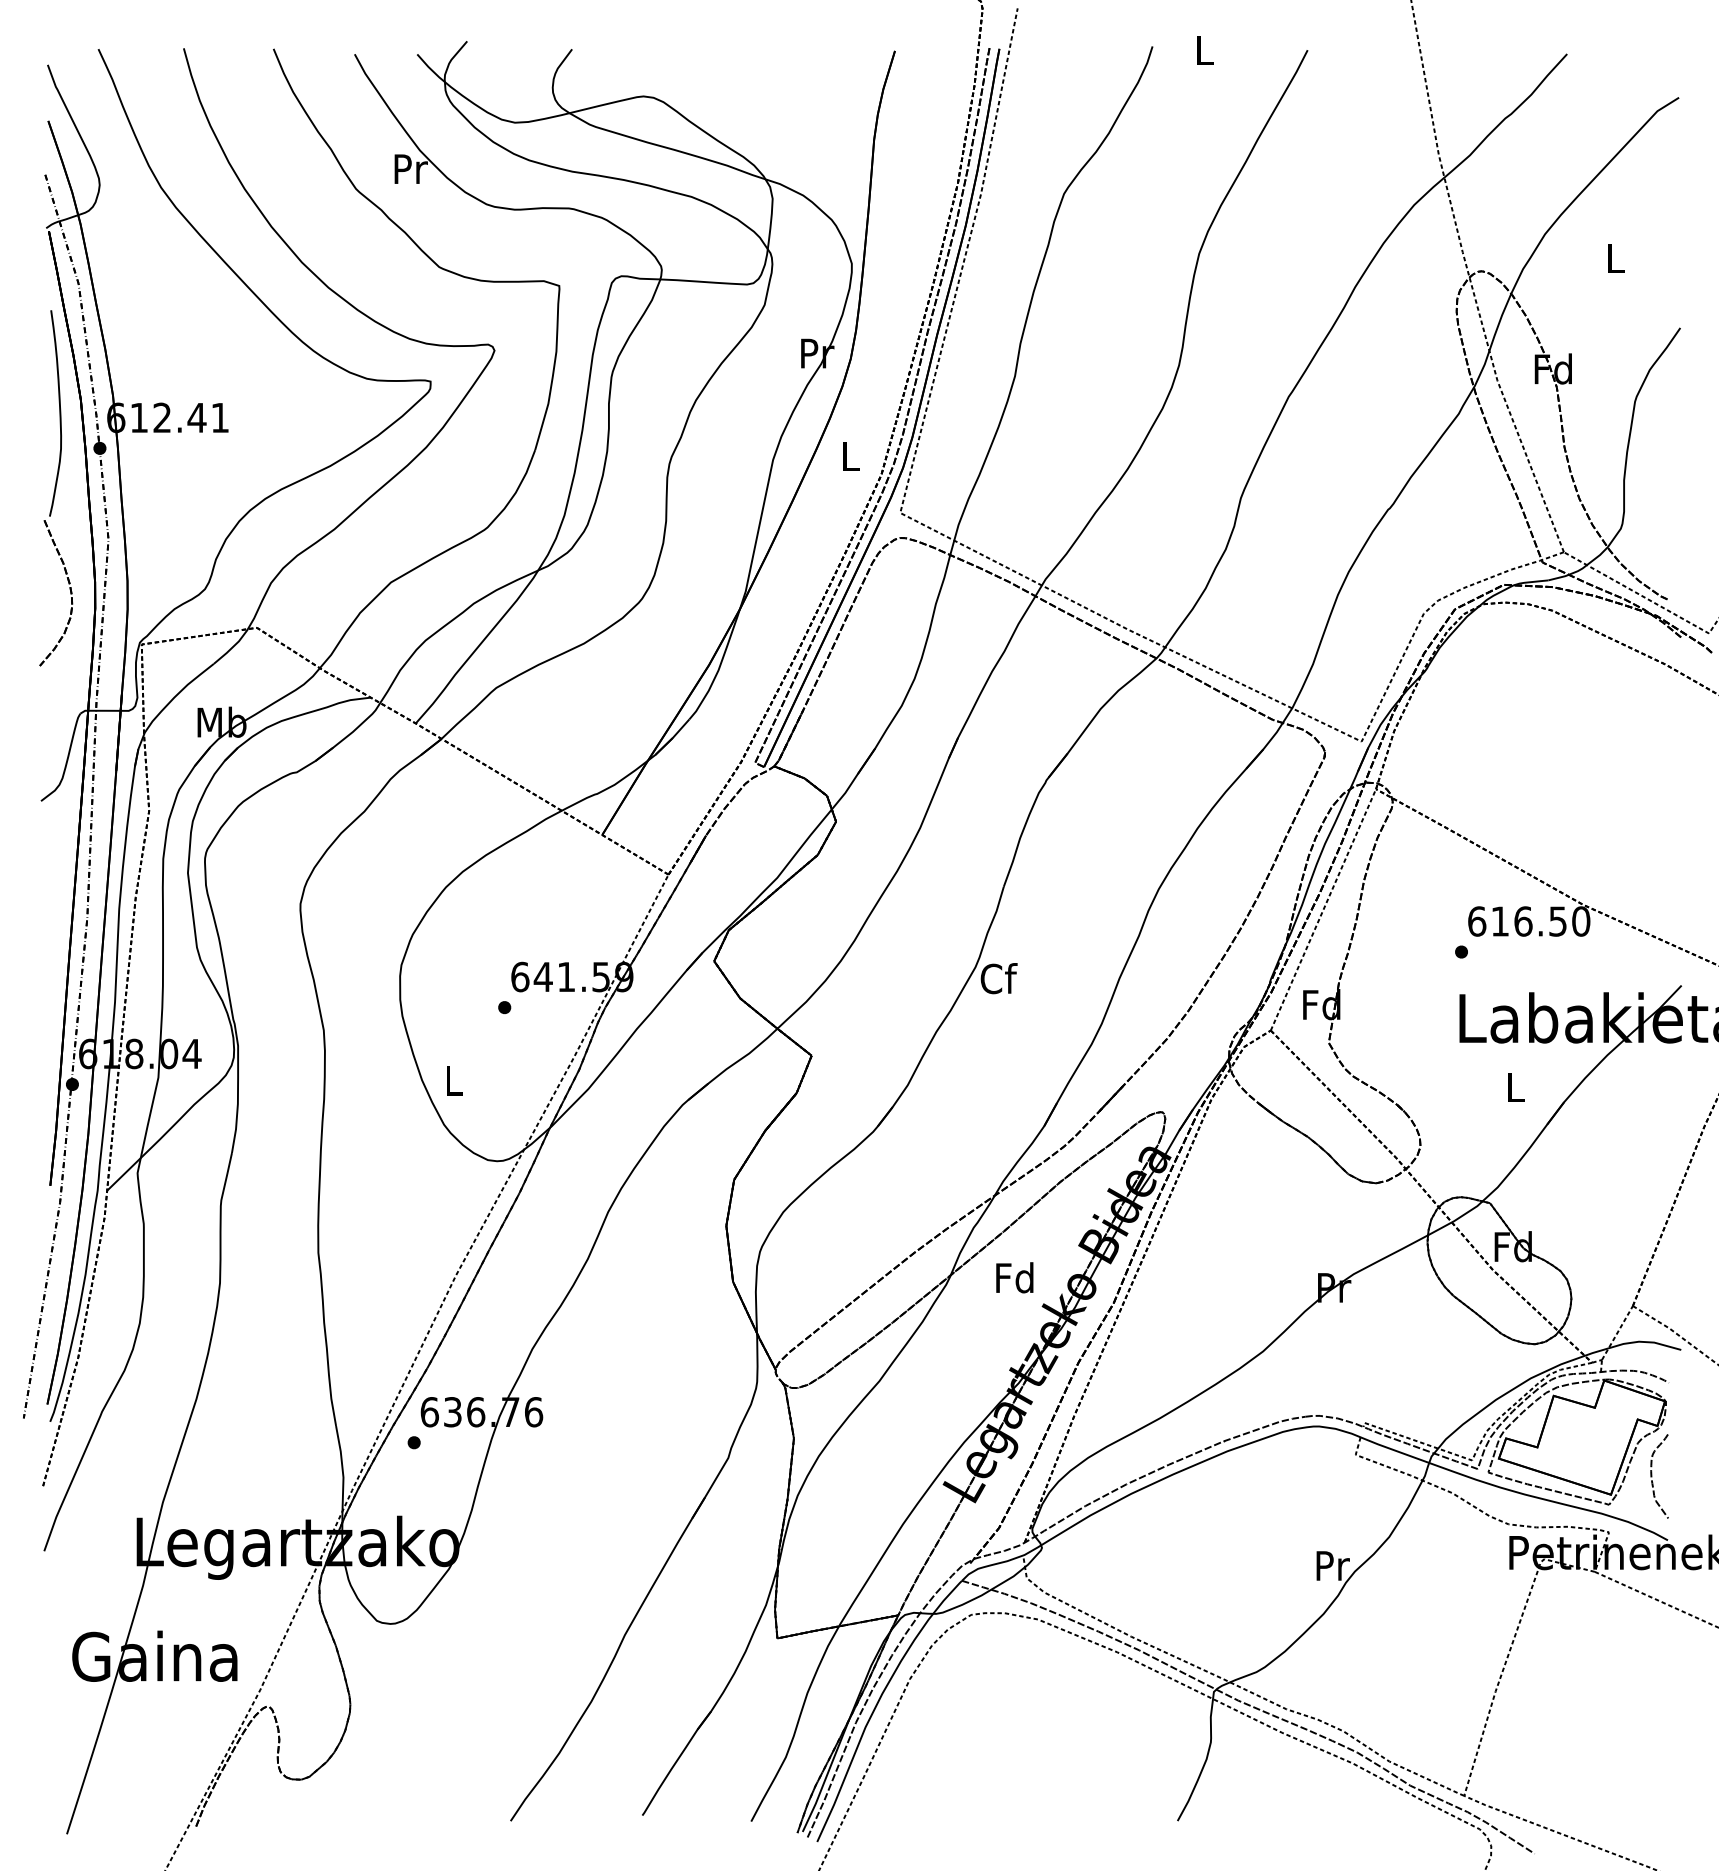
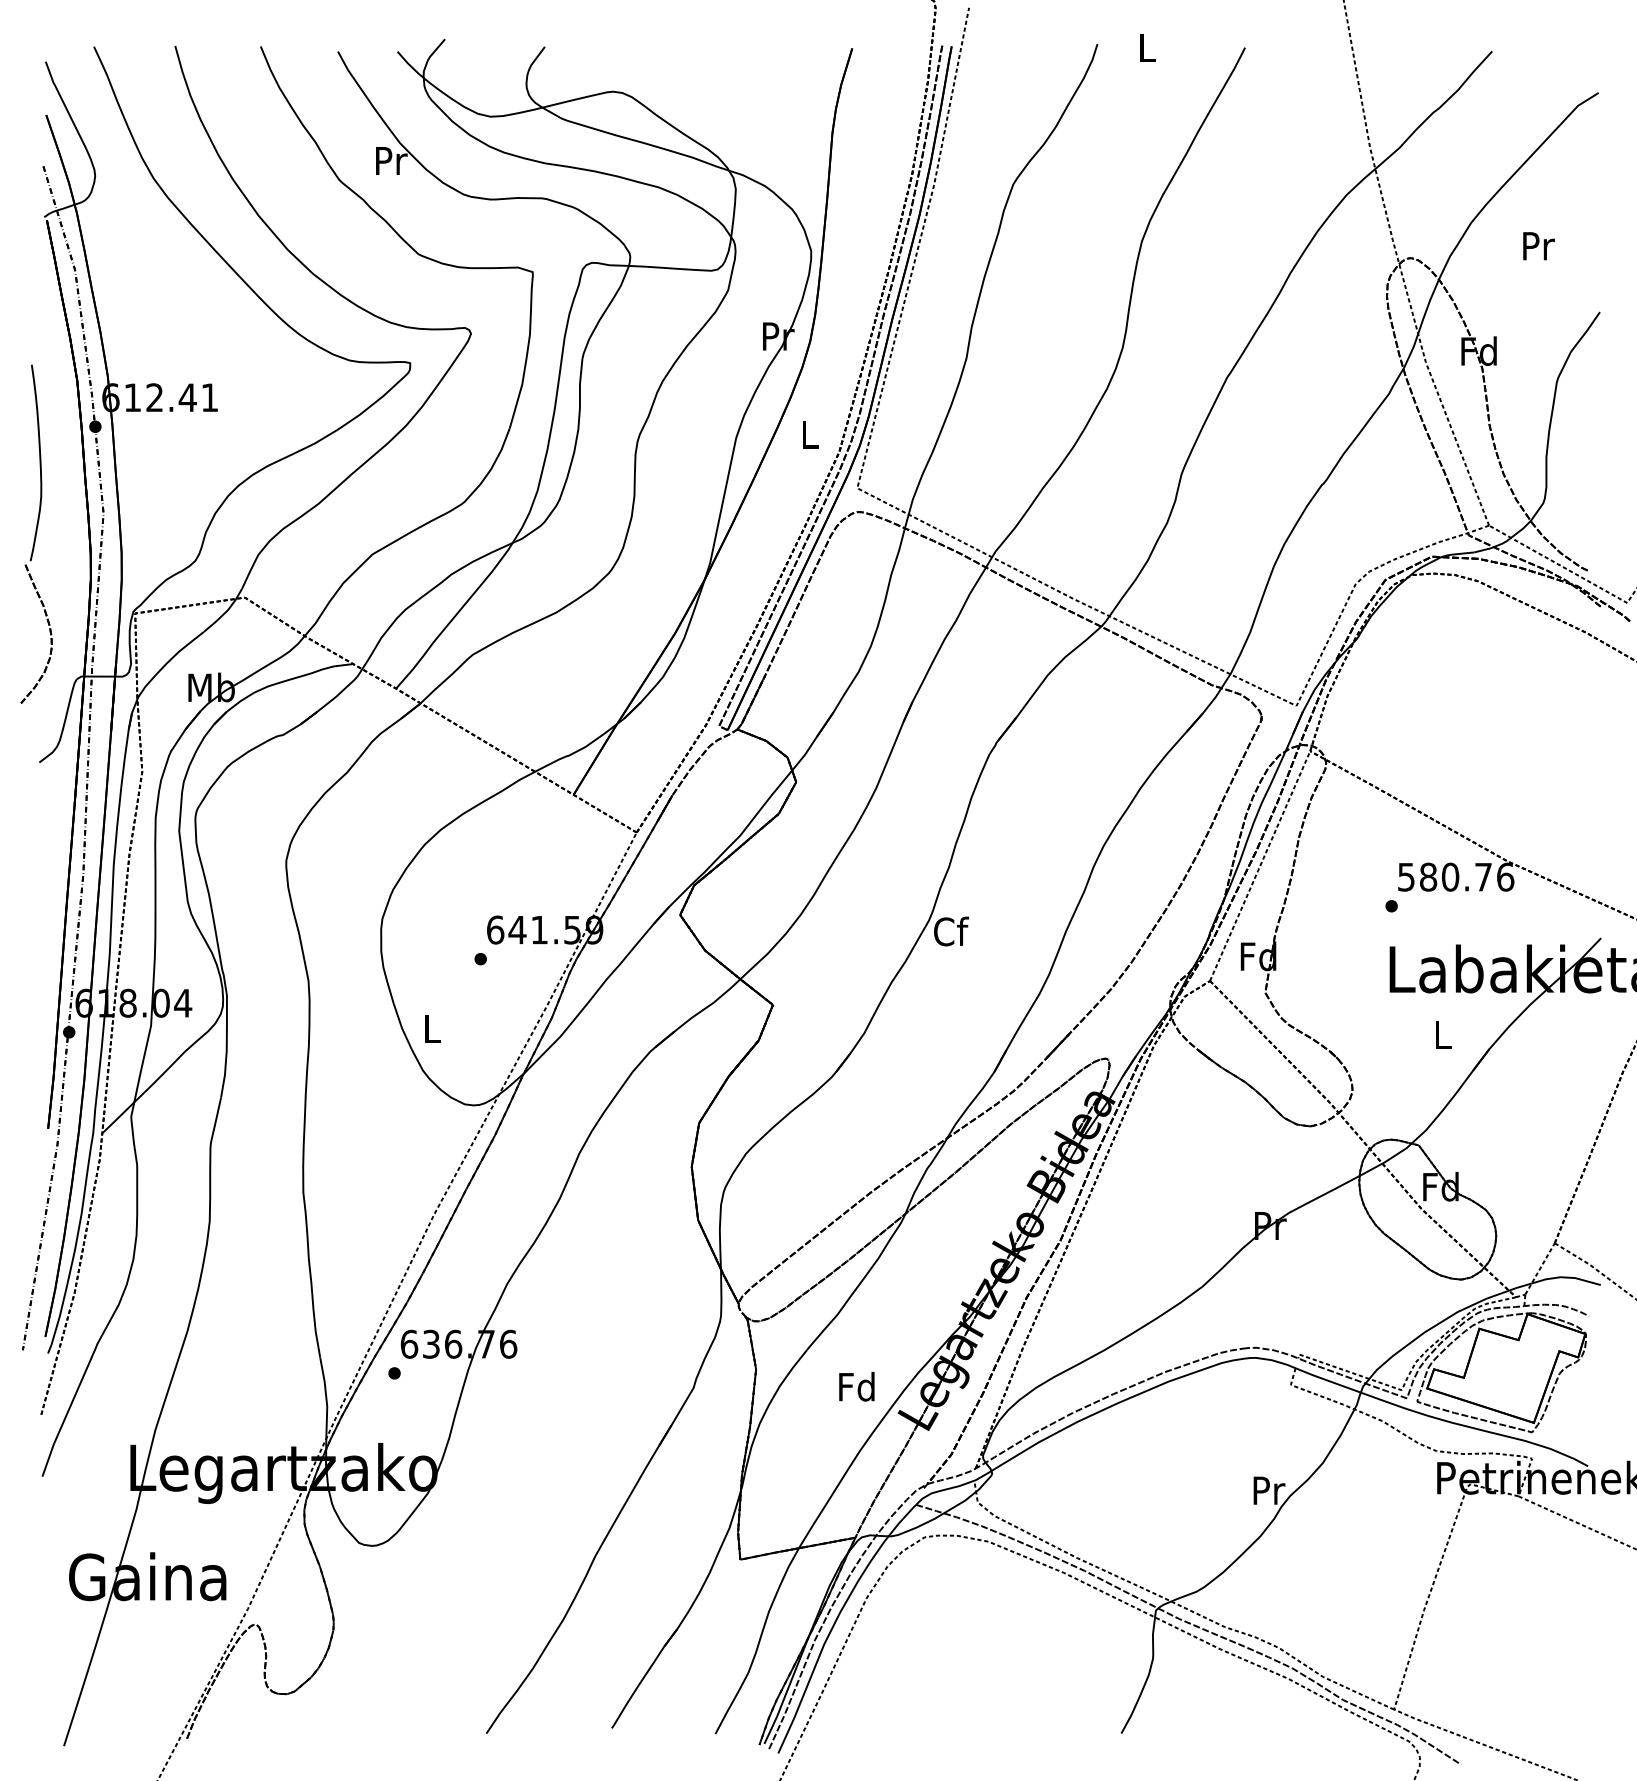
text: (1616, 258) -> (1539, 245), L -> Pr
part: (56, 488) -> (36, 534), moved
text: (1529, 921) -> (1456, 877), 616.50 -> 580.76
text: (1014, 1277) -> (856, 1386), moved
curve: (1652, 1476) -> (1573, 1405), removed

